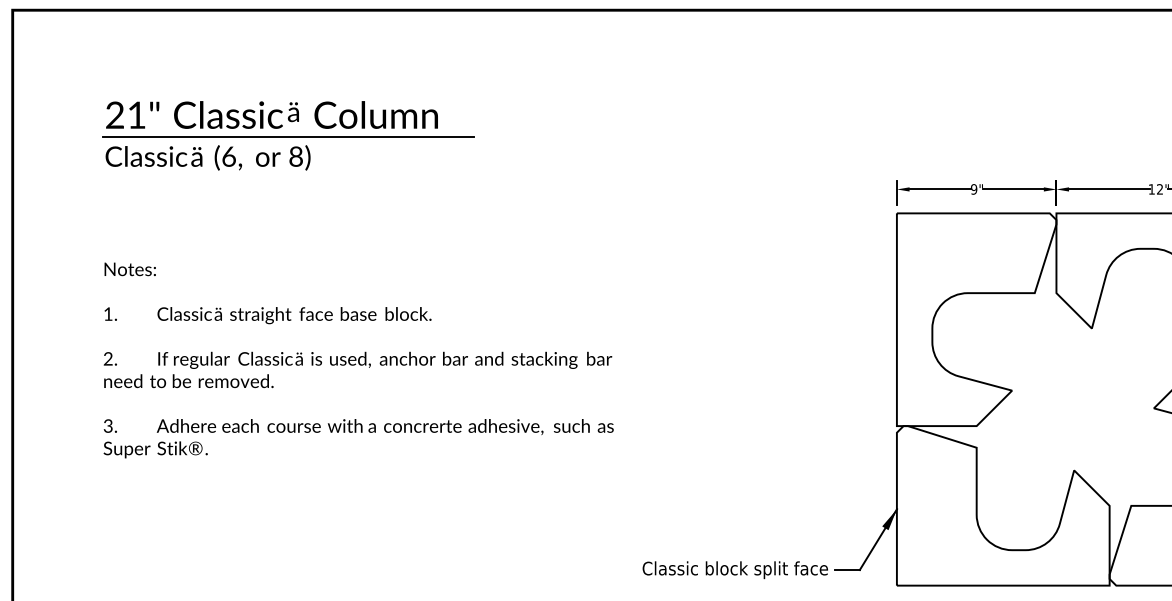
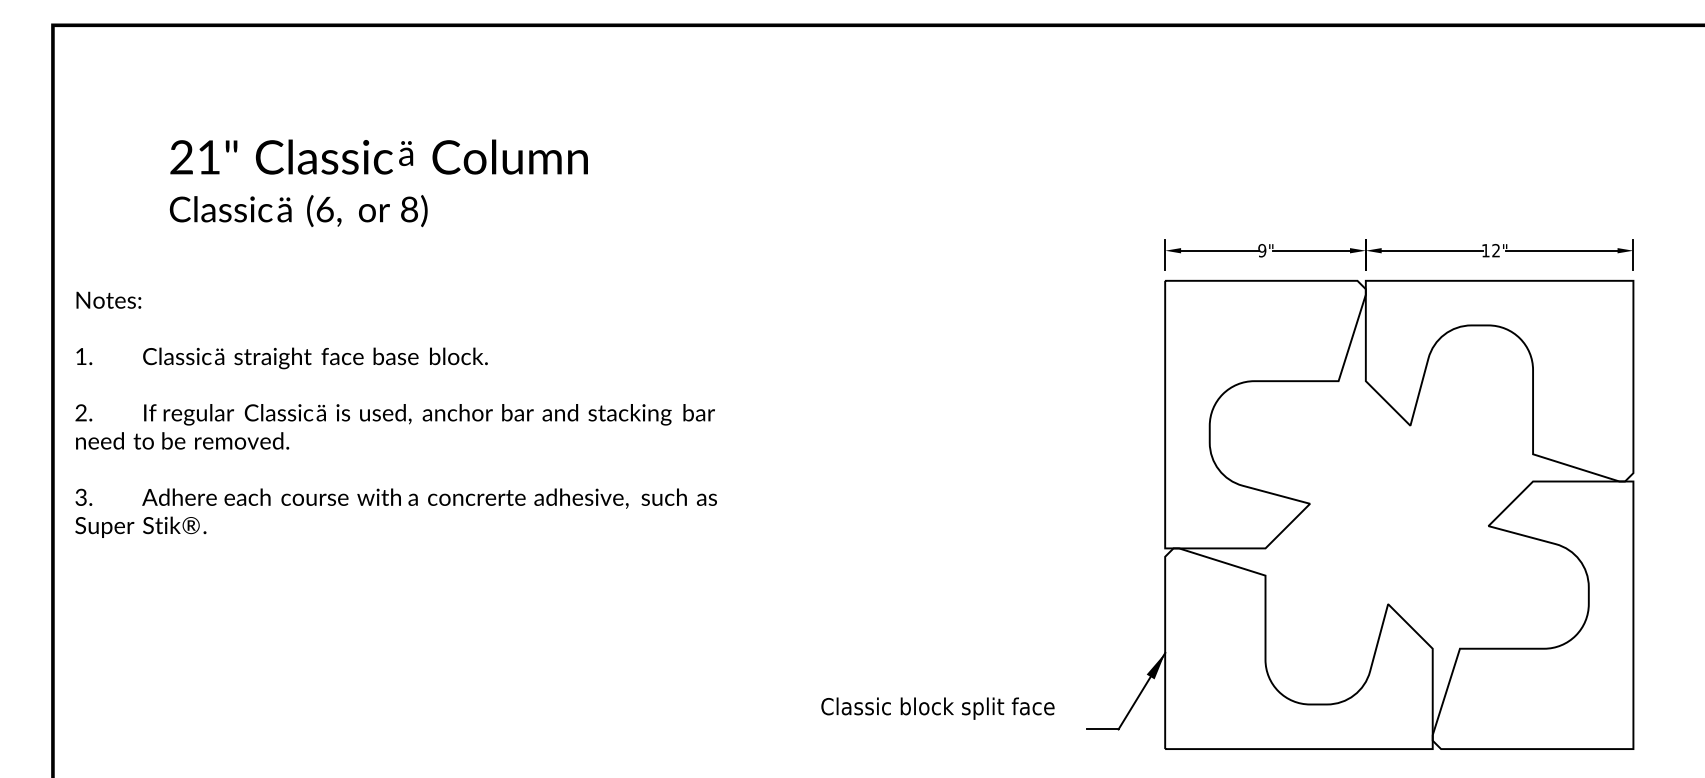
line: (289, 137) -> (400, 185), removed
text: (358, 360) -> (395, 414), moved
text: (734, 570) -> (937, 708), moved

